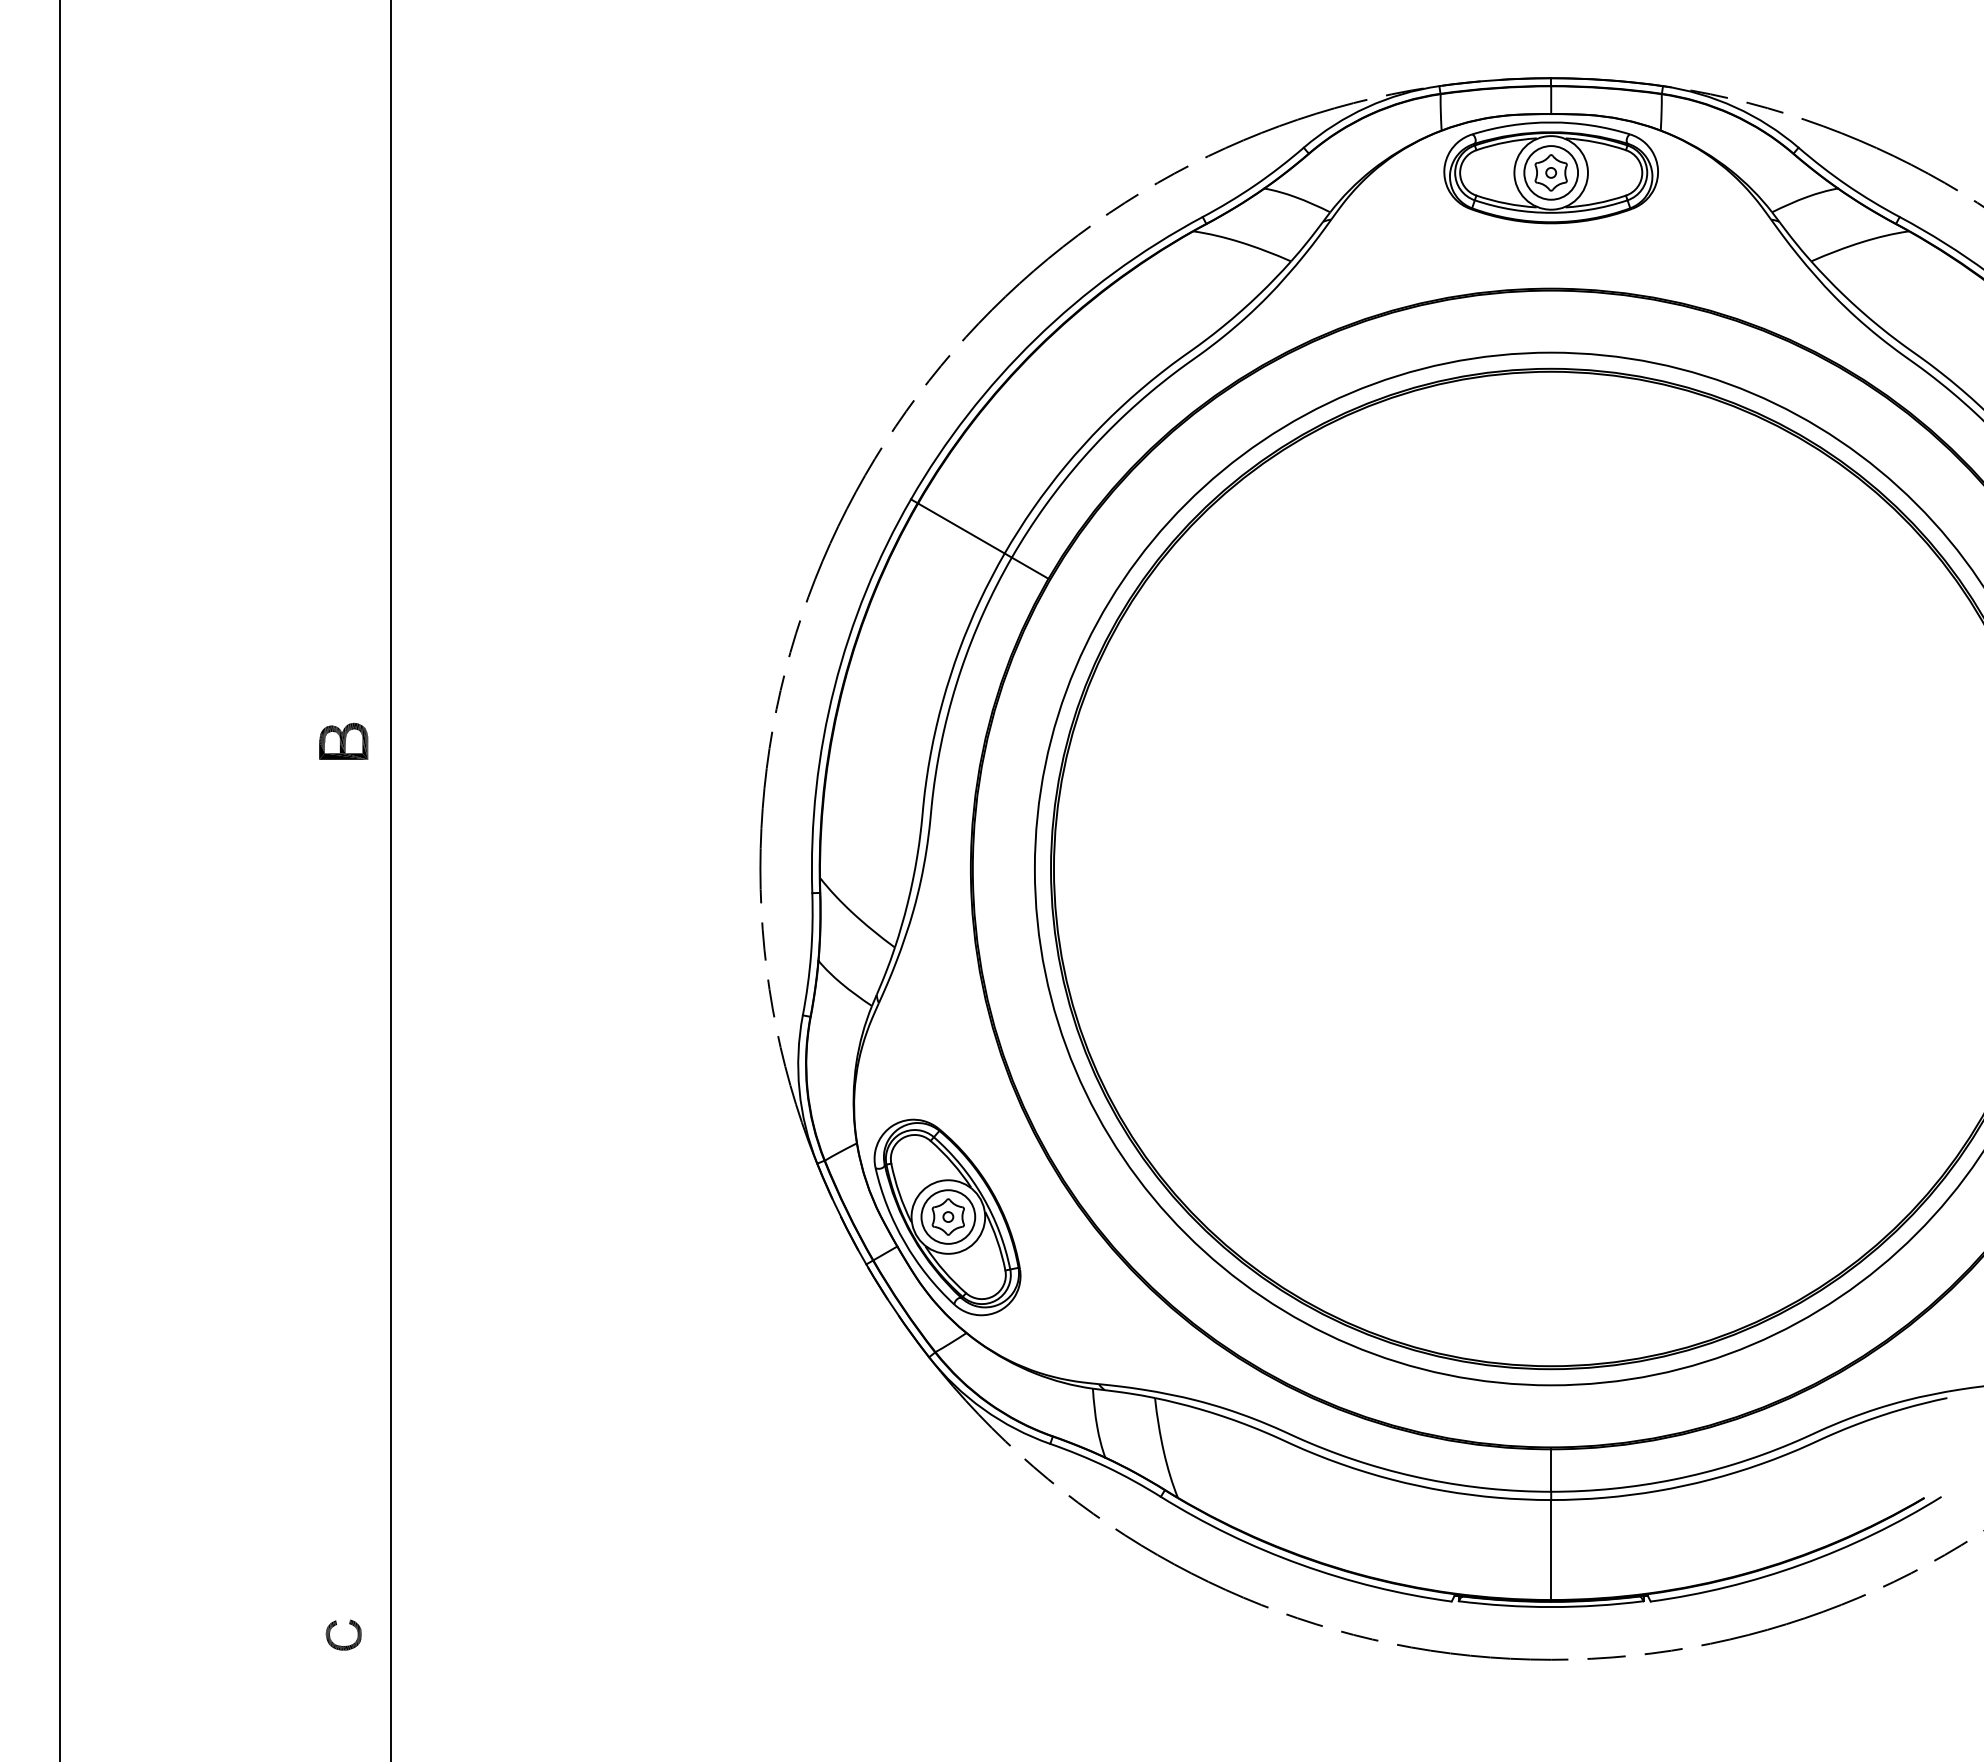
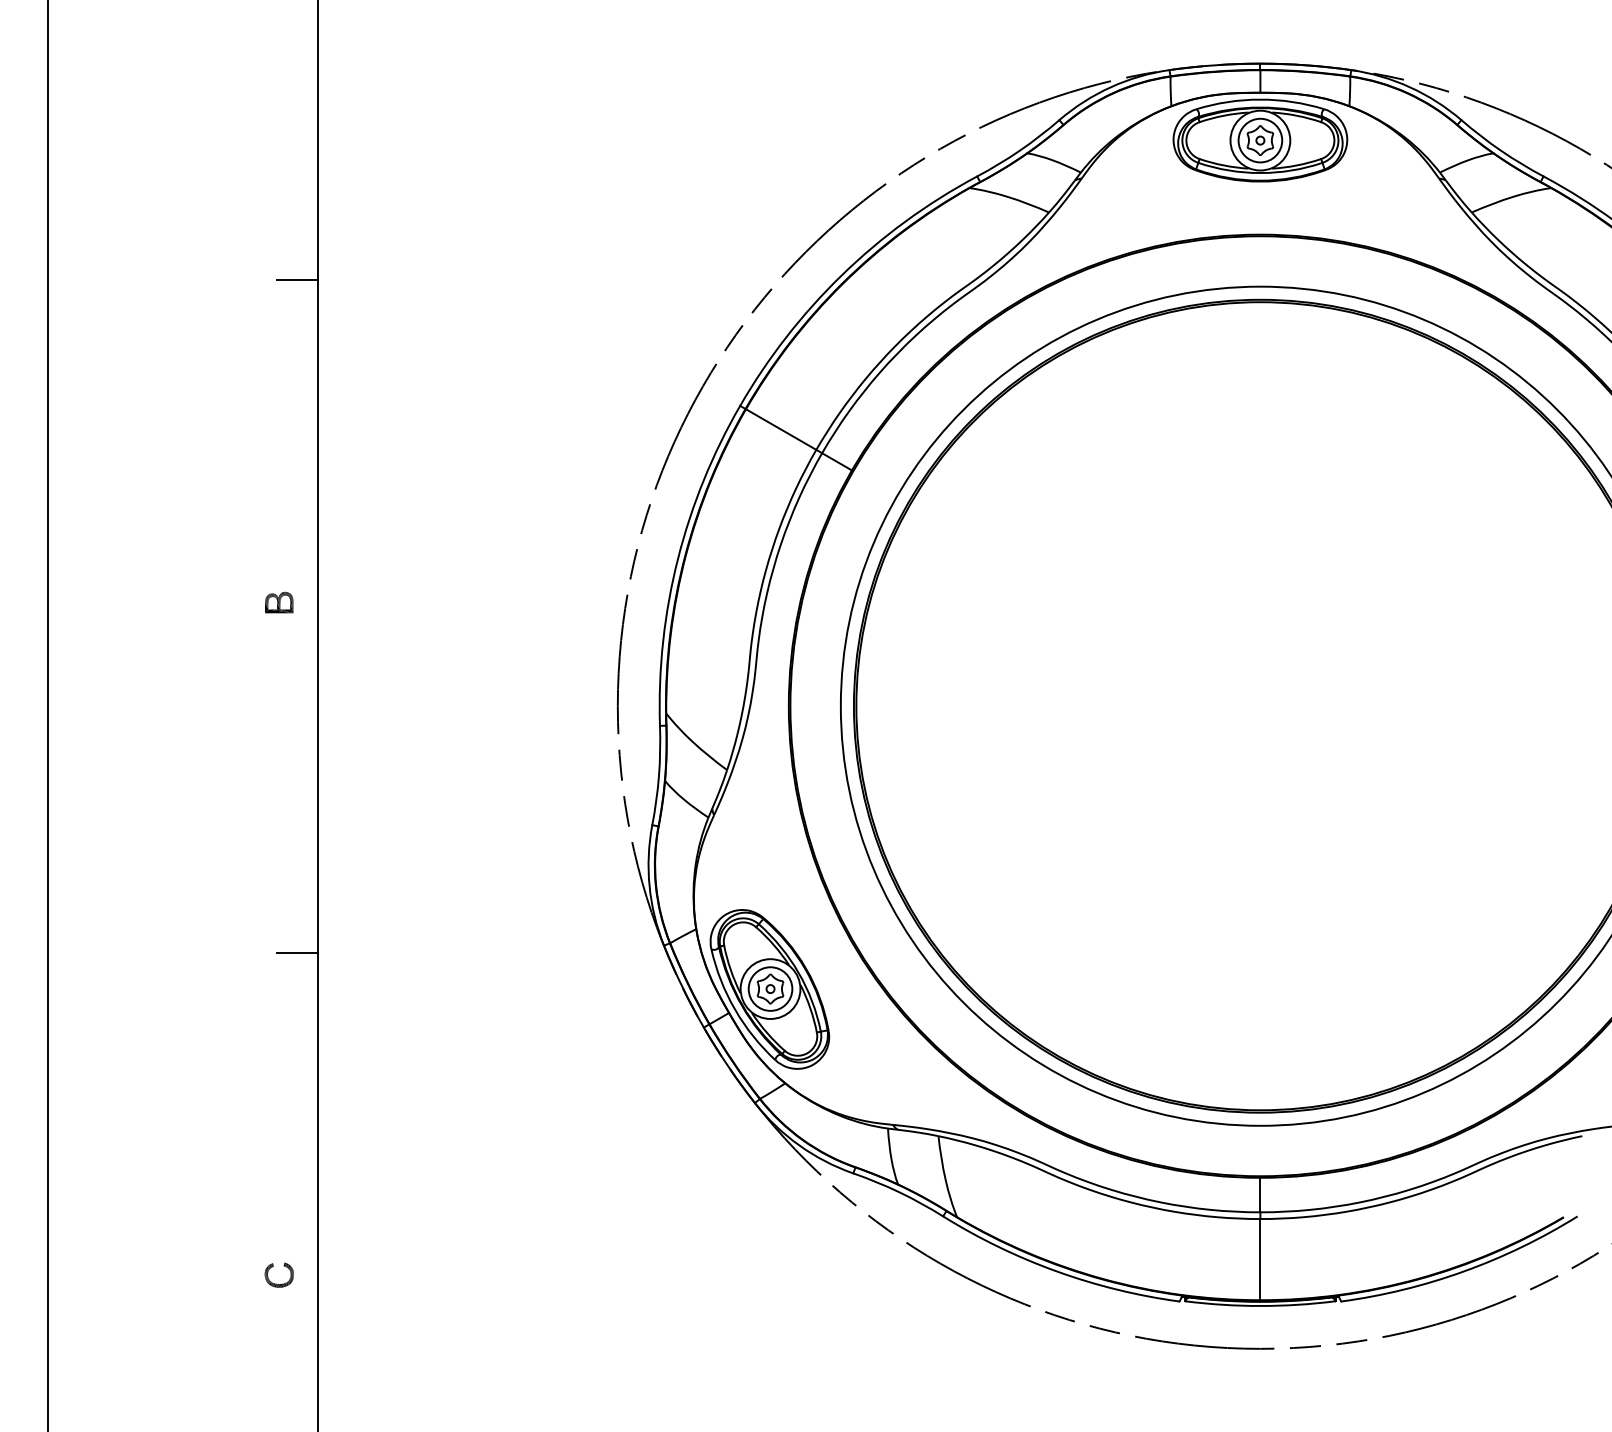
line: (365, 343) -> (296, 279), added
part: (343, 741) -> (279, 602), size x0.71
line: (365, 1172) -> (296, 952), added
part: (341, 1645) -> (277, 1283), moved

